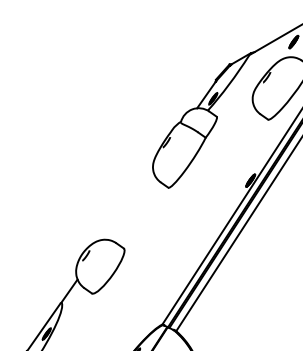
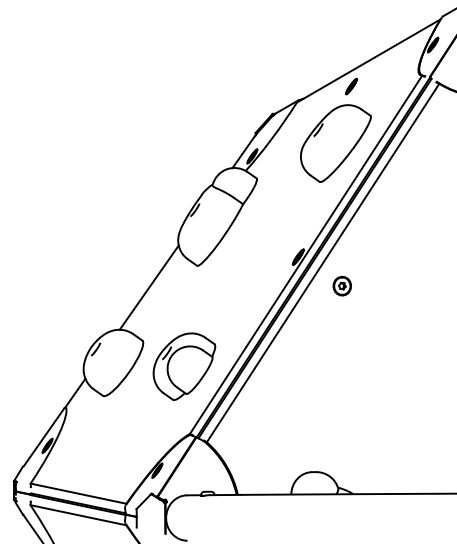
part: (285, 203) -> (341, 285), added
line: (128, 205) -> (148, 287), added
part: (158, 269) -> (184, 366), added

